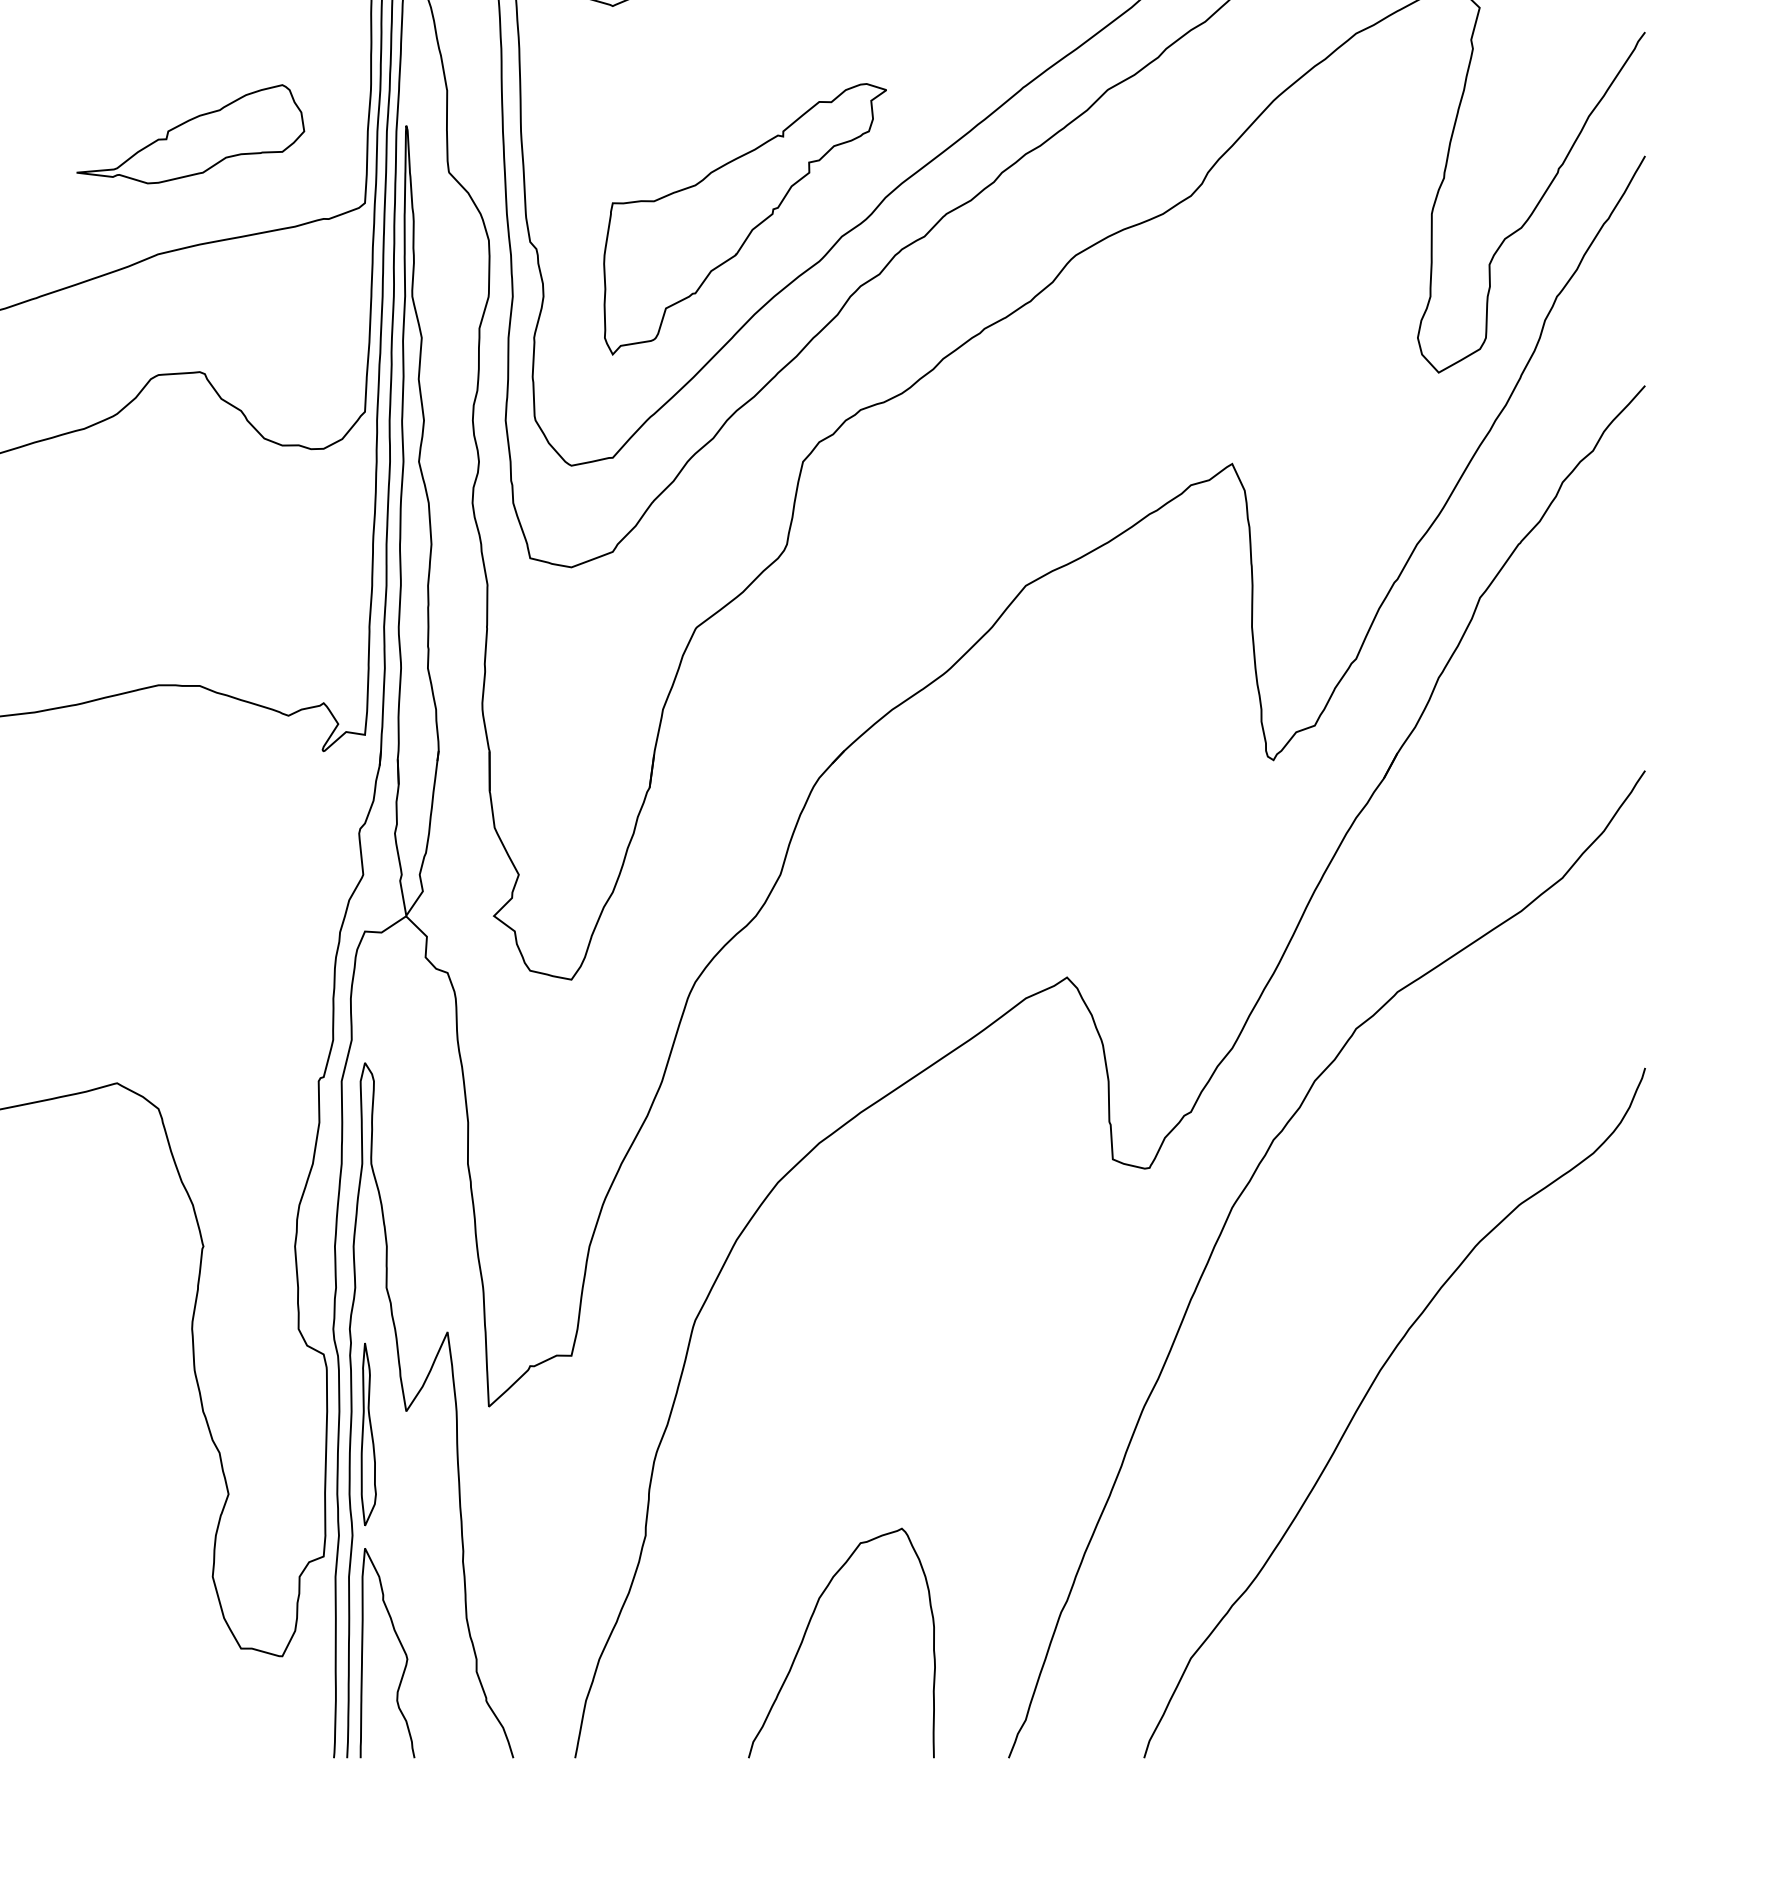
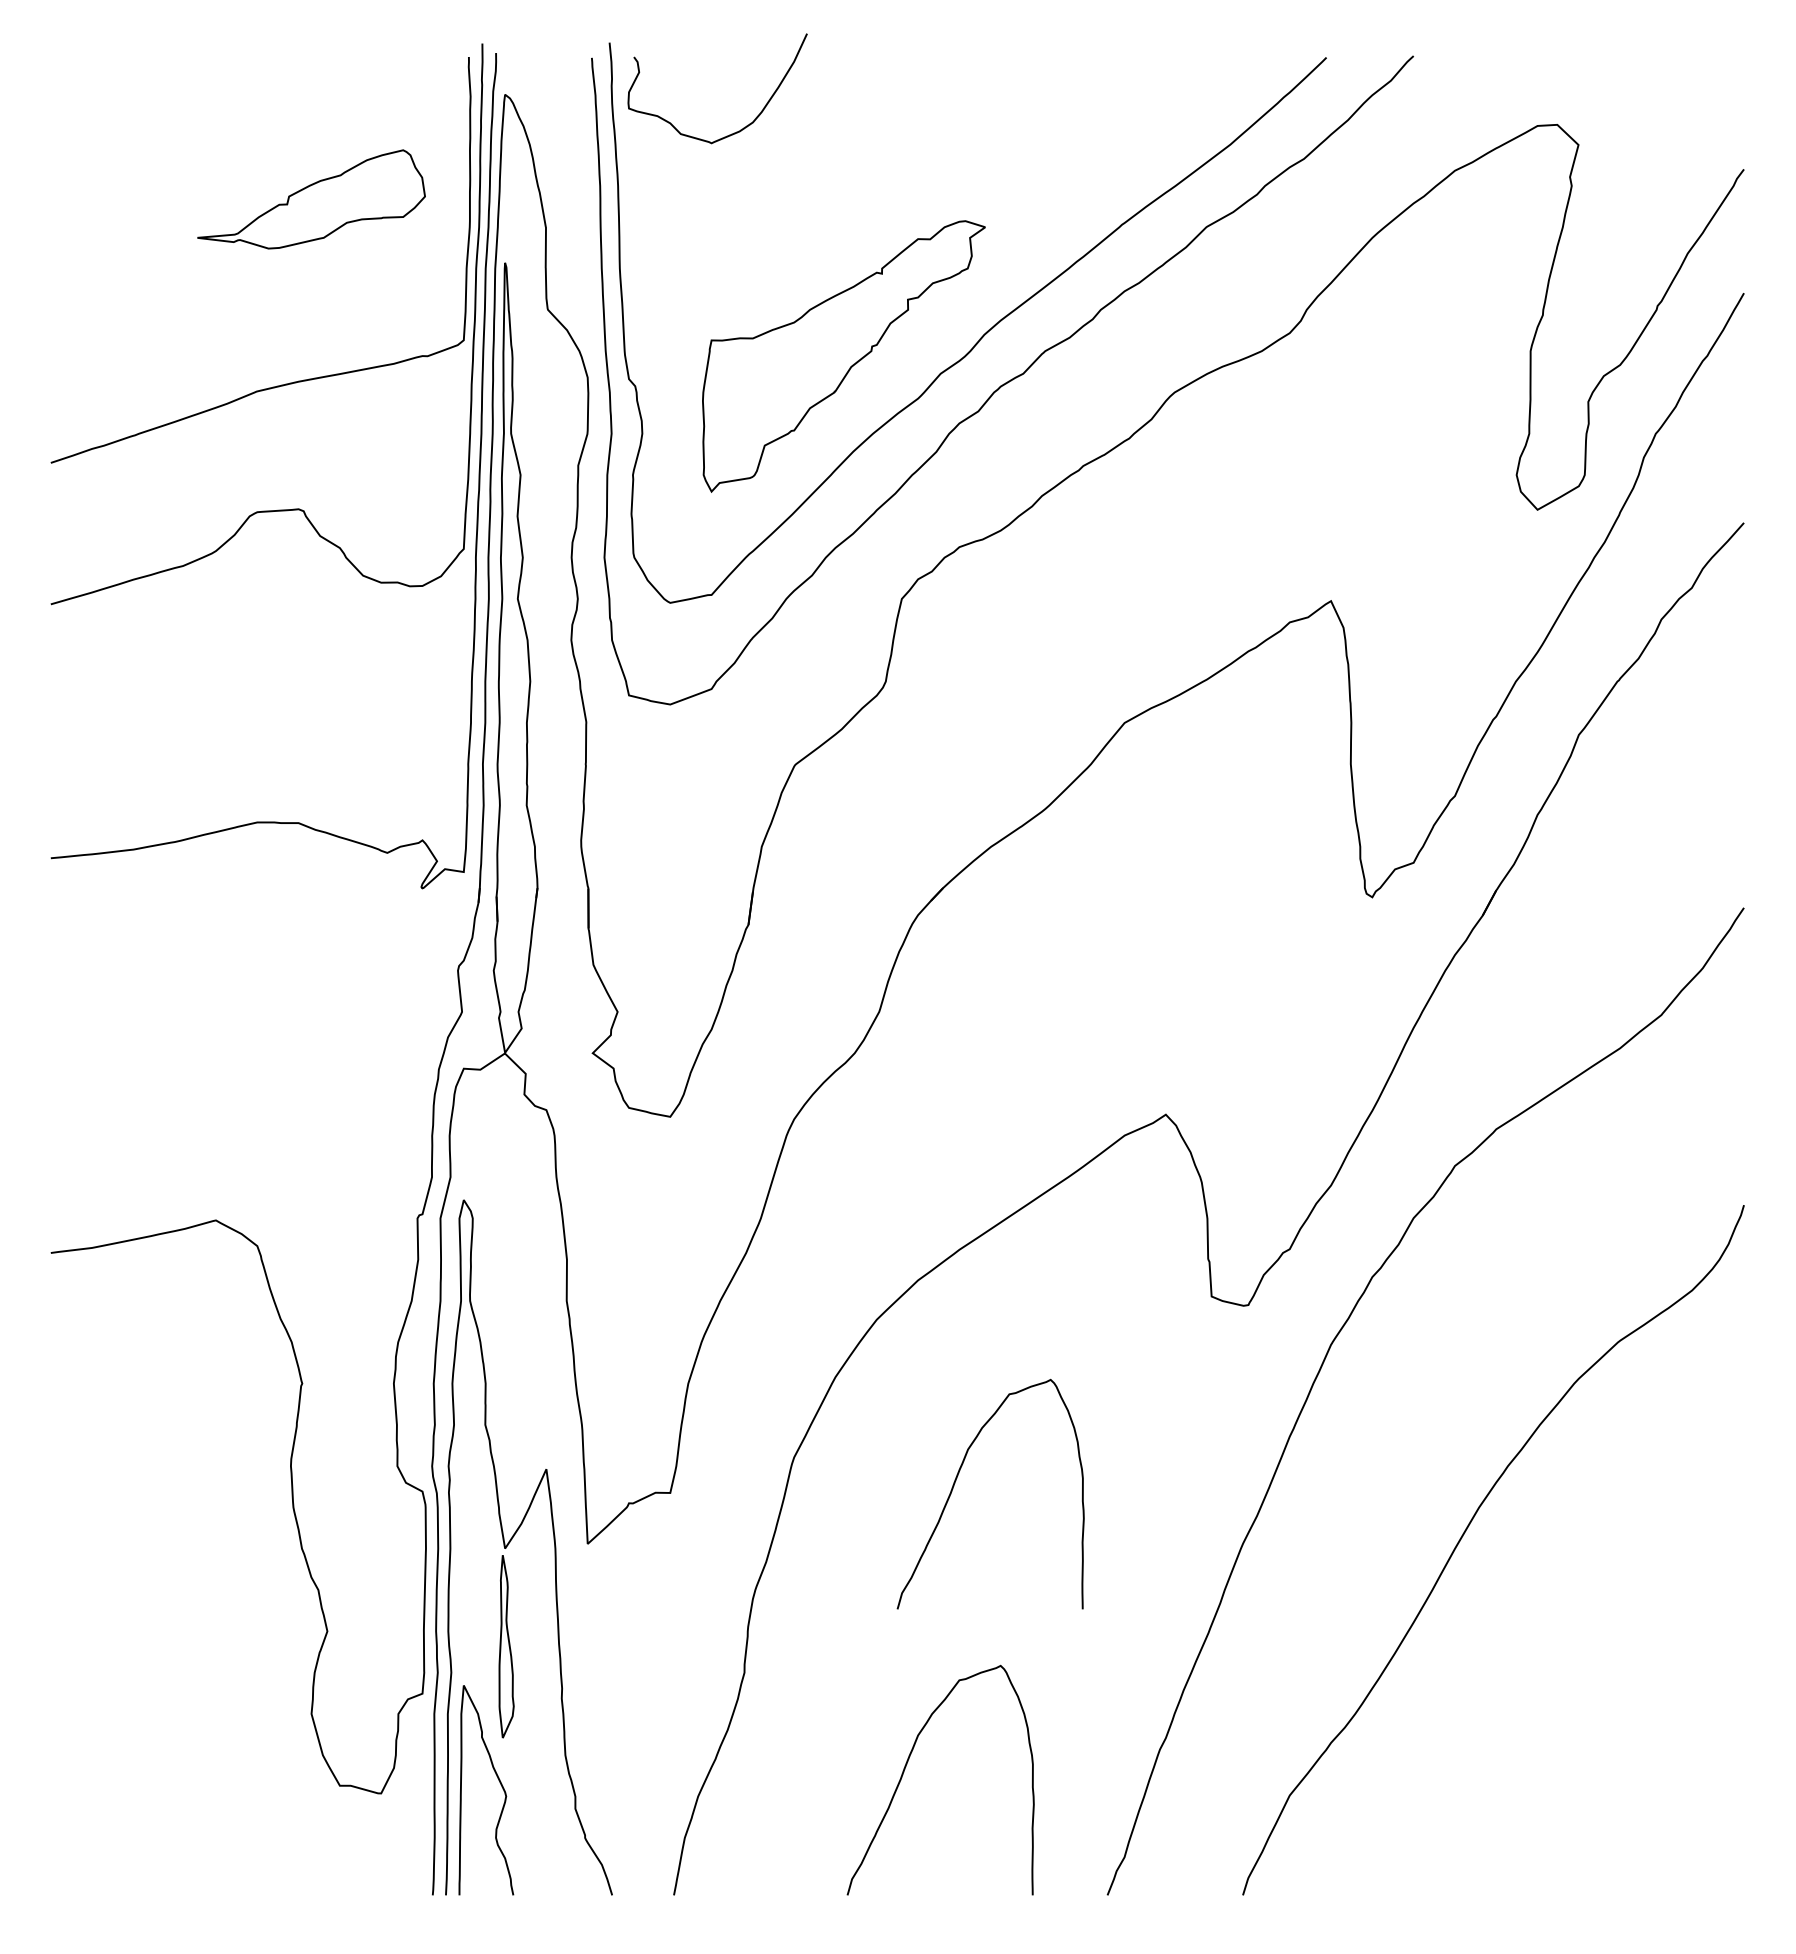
part: (190, 134) -> (311, 199), moved
curve: (858, 1341) -> (957, 1478), added
part: (368, 1434) -> (506, 1646), moved

